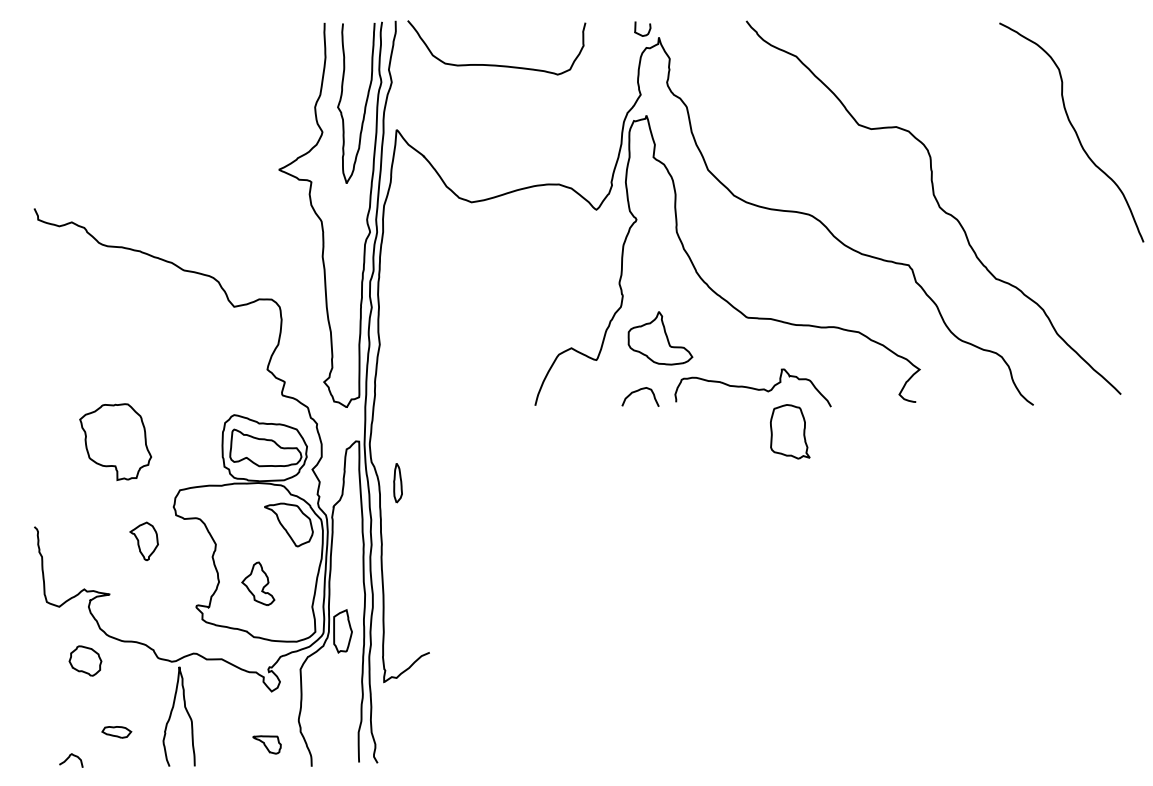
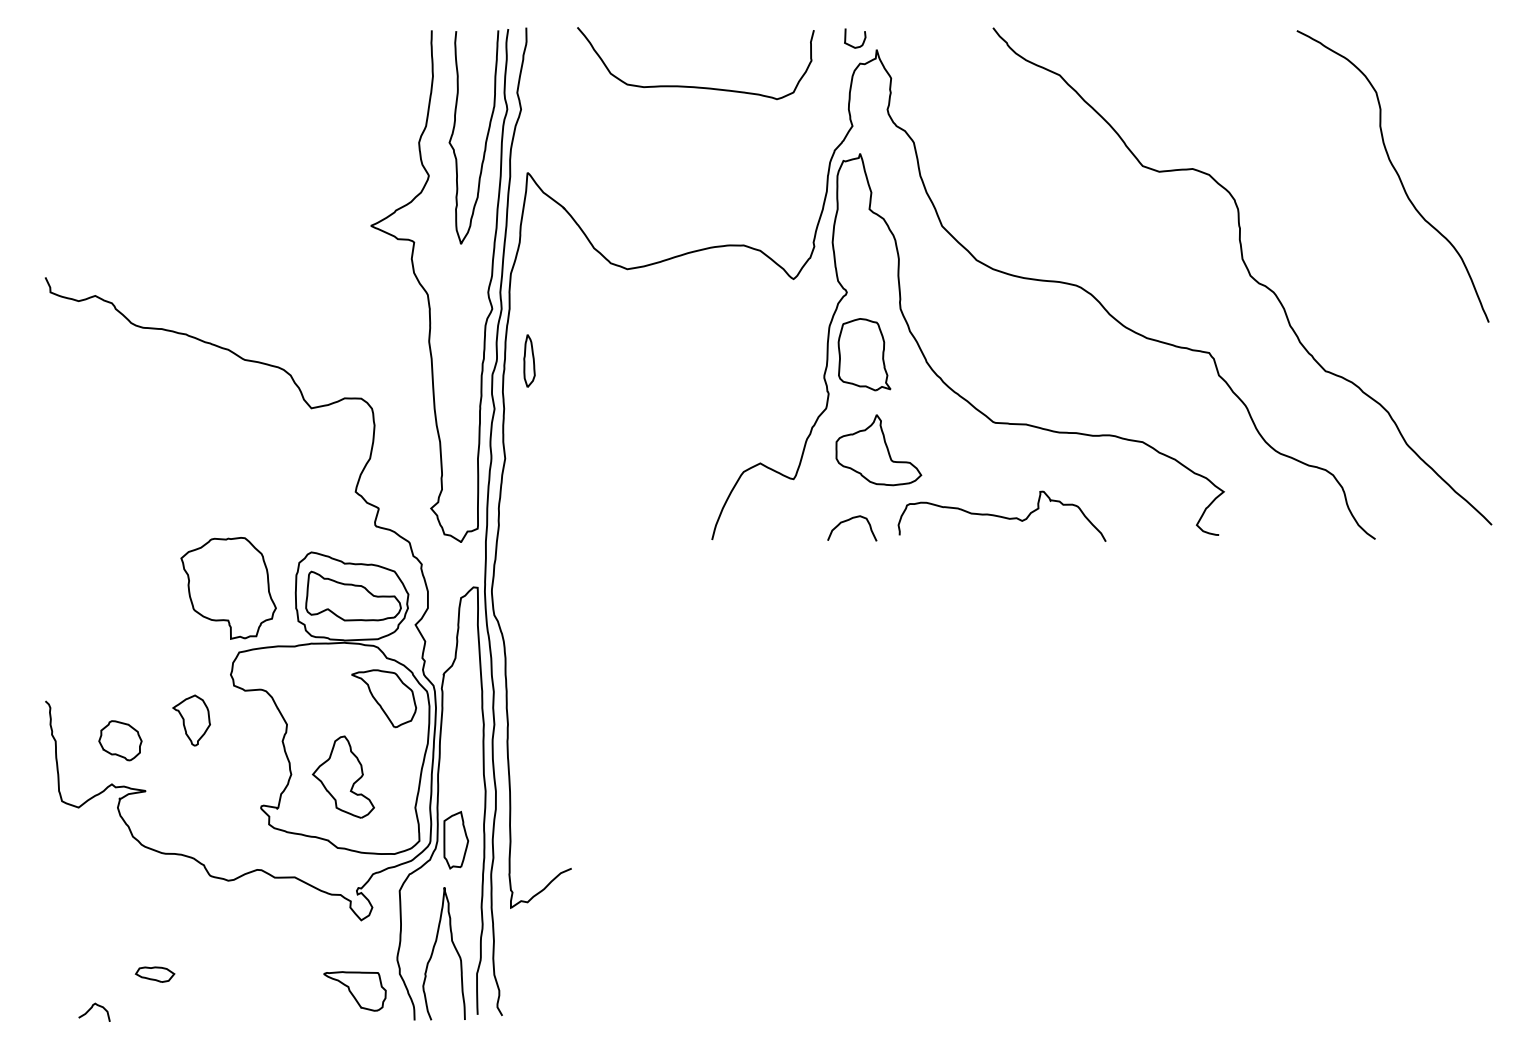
curve: (496, 65) -> (695, 86), moved
curve: (1074, 131) -> (1396, 174), moved
part: (790, 431) -> (864, 354), moved
part: (115, 442) -> (228, 588), moved
part: (398, 482) -> (529, 360), moved
part: (258, 583) -> (343, 776), size x1.43
part: (85, 660) -> (120, 740), moved
curve: (171, 713) -> (434, 949), moved
part: (266, 744) -> (354, 991), size x1.67

